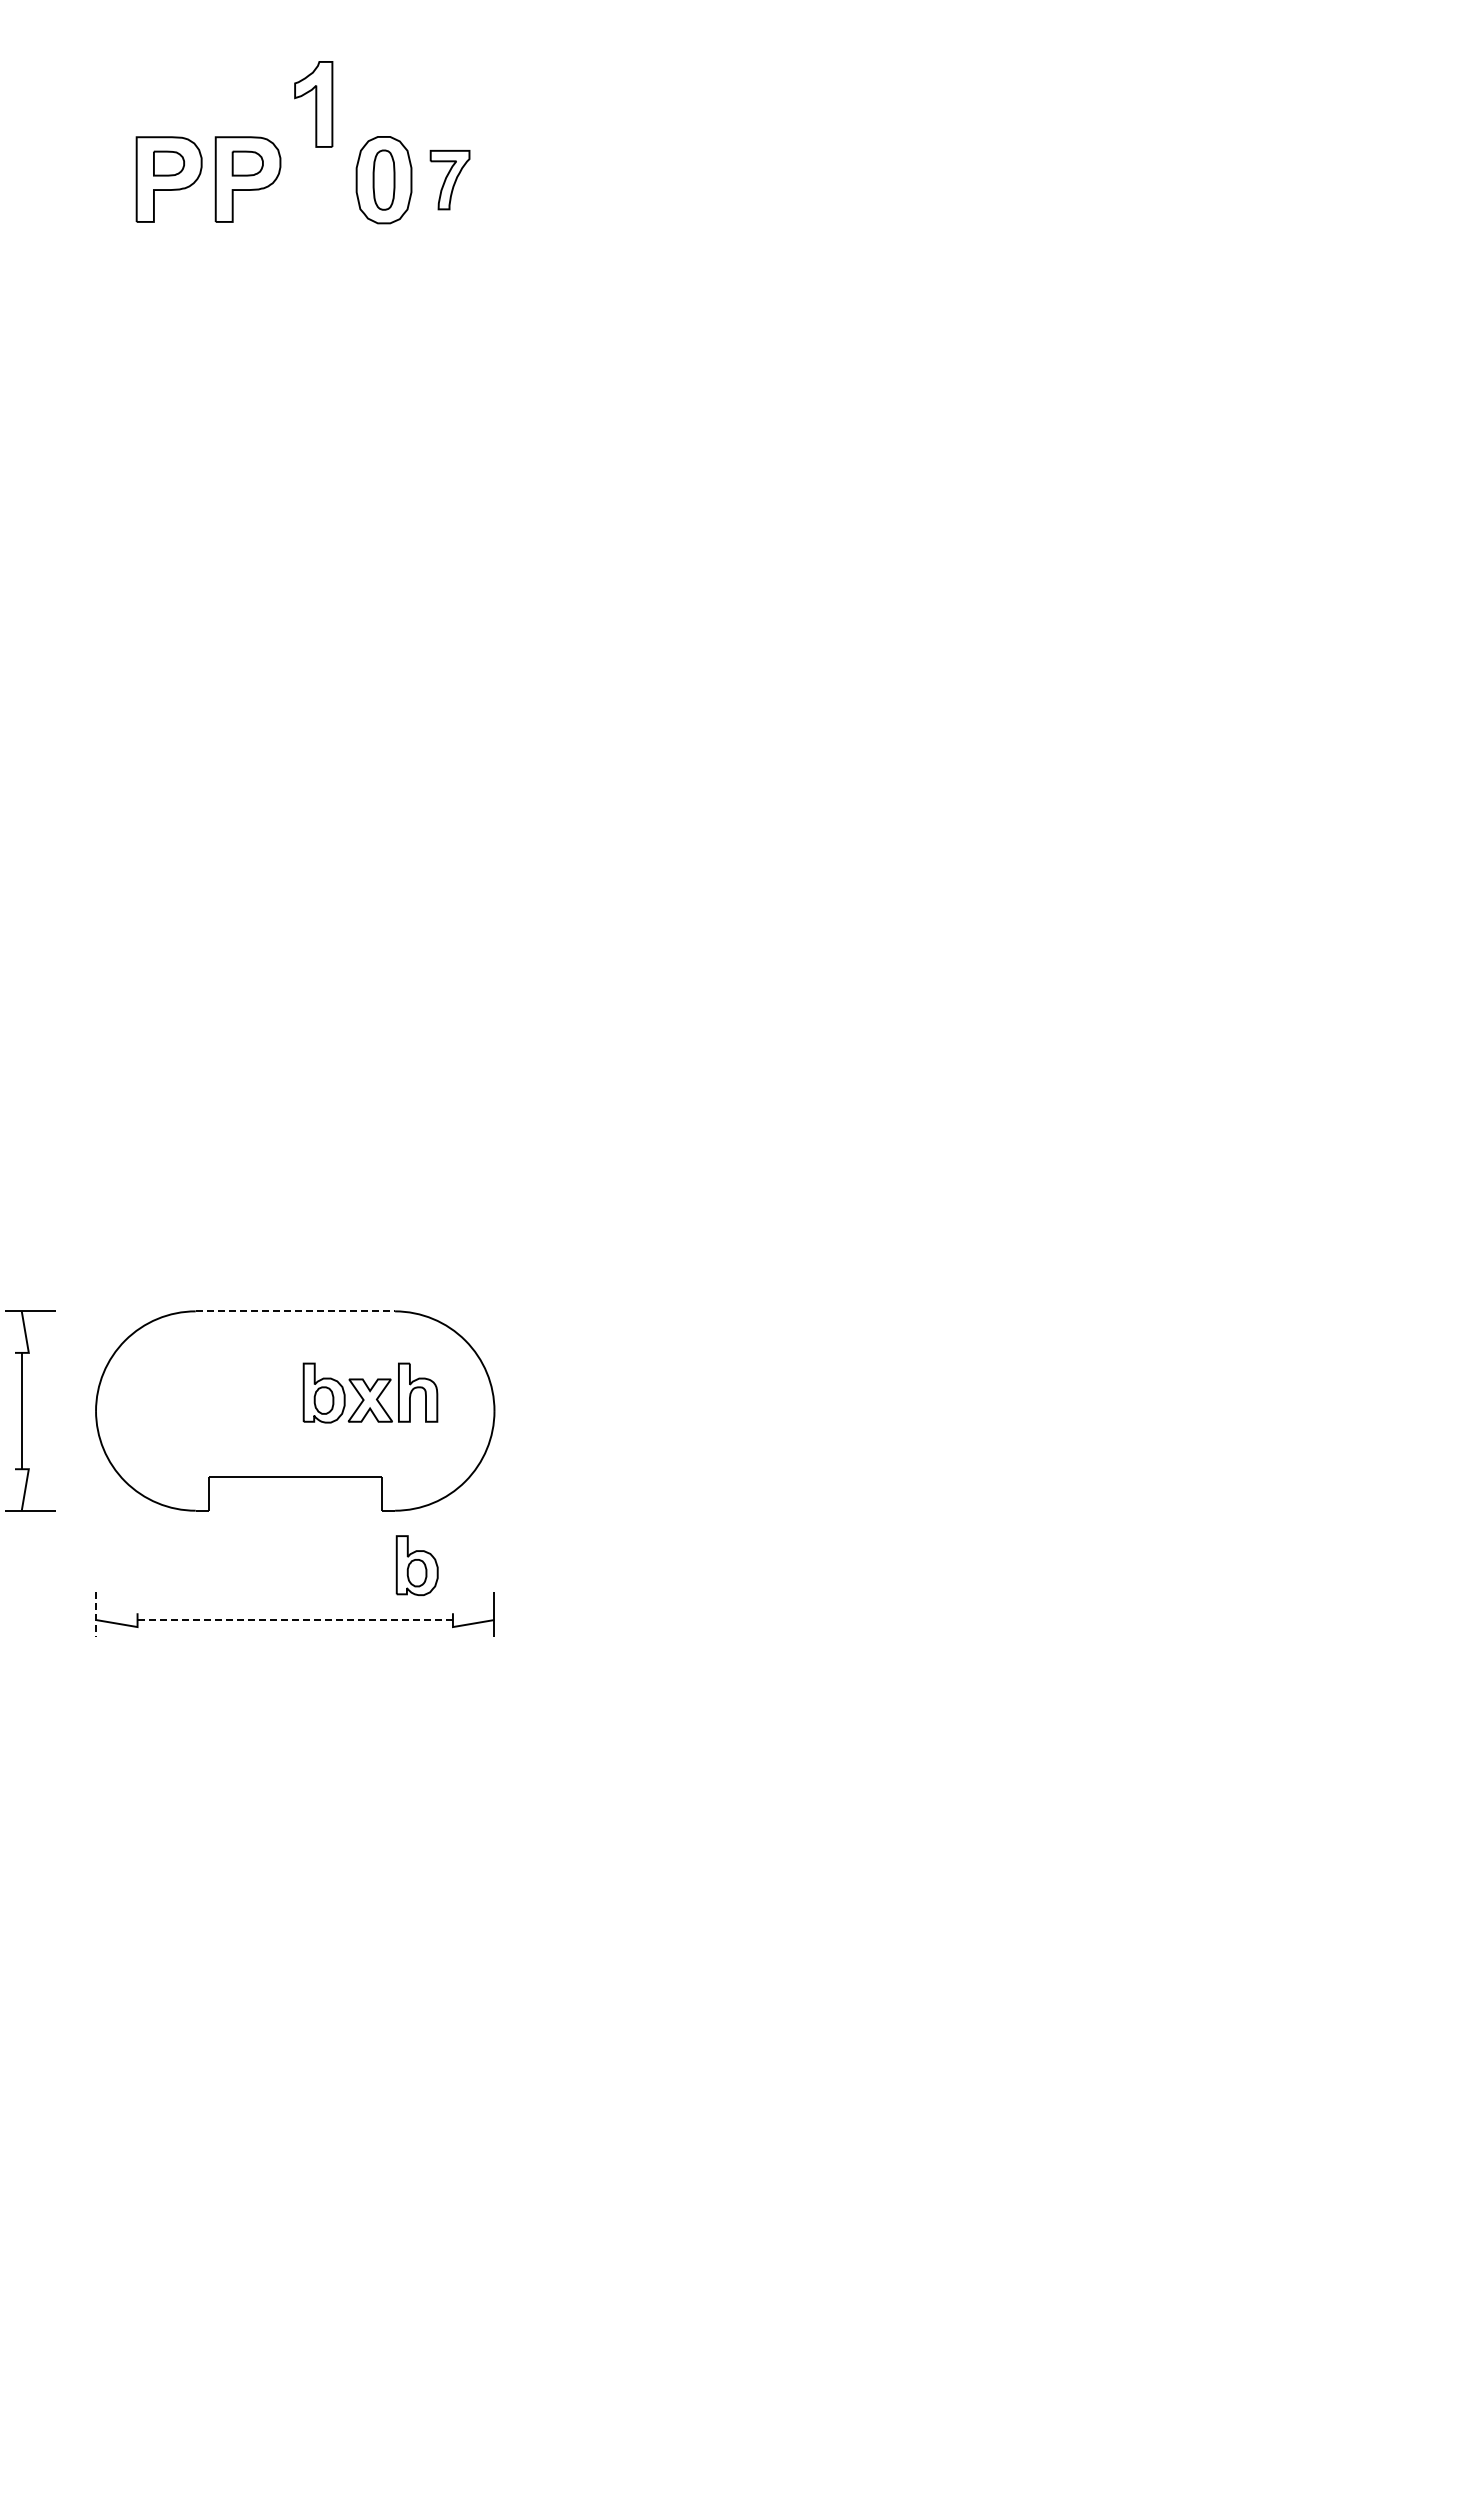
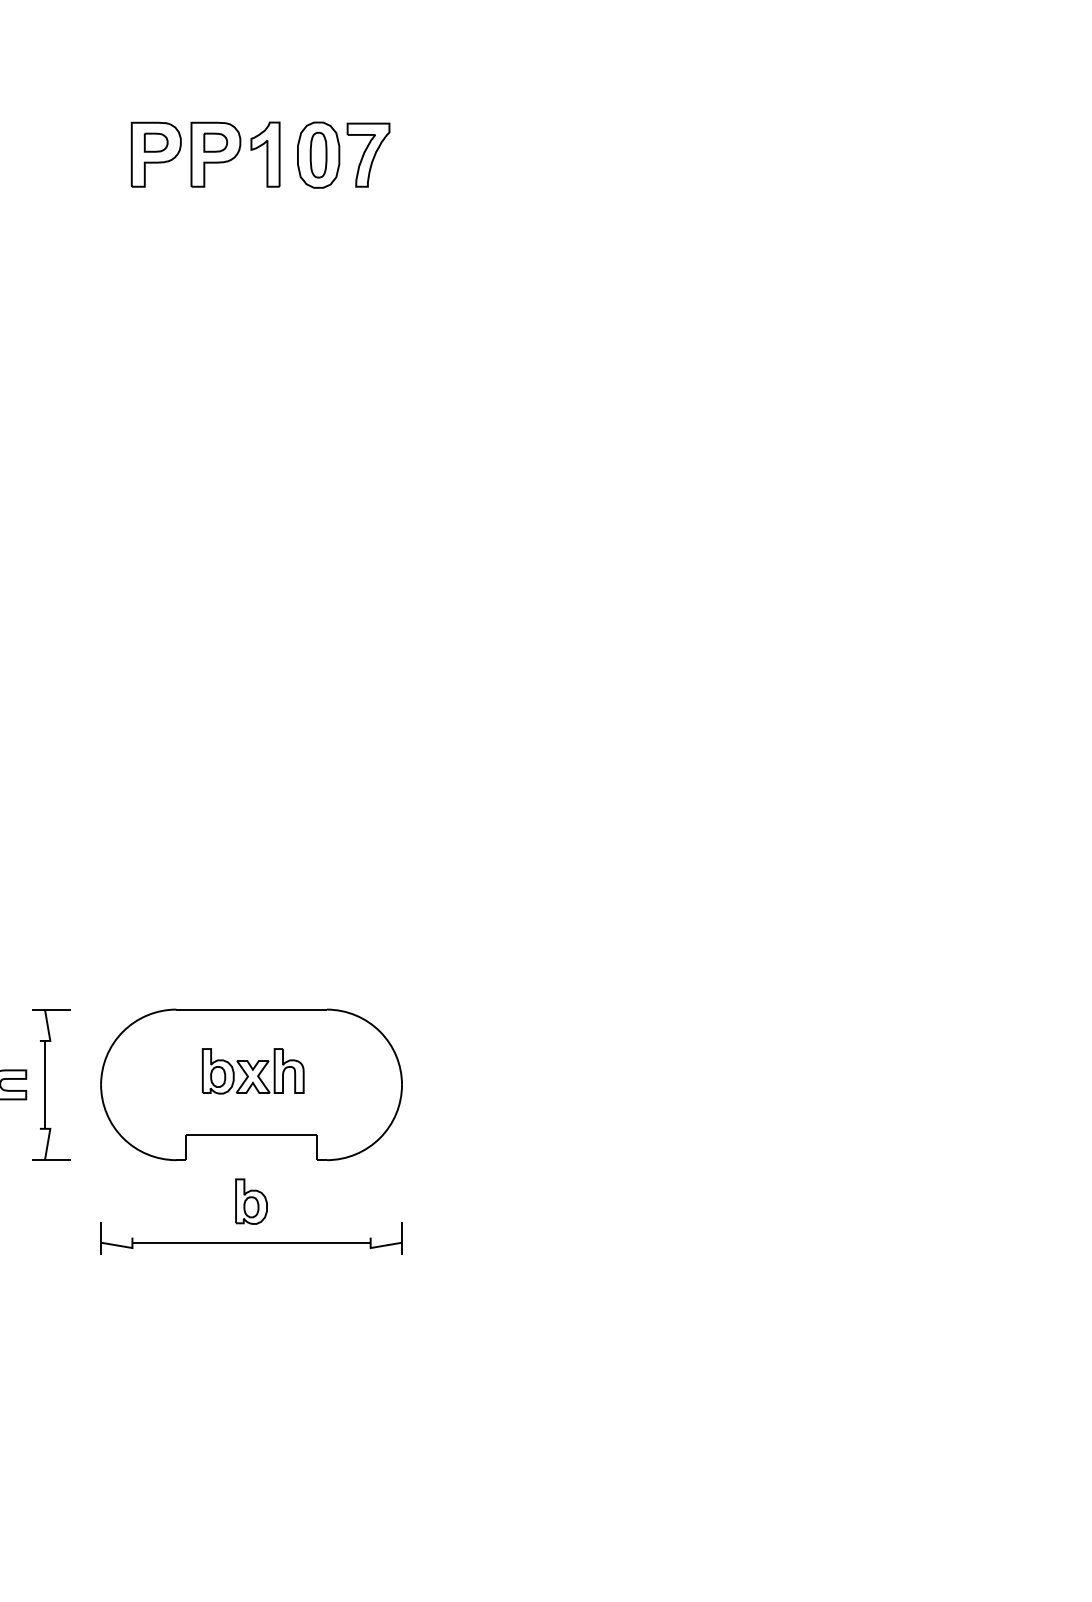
part: (313, 104) -> (265, 154), moved
part: (449, 179) -> (368, 154), size x1.43
line: (295, 1311) -> (251, 1009), dashed -> solid
part: (370, 1392) -> (253, 1070), moved
part: (416, 1565) -> (250, 1201), moved
line: (96, 1614) -> (101, 1238), dashed -> solid
line: (295, 1620) -> (251, 1243), dashed -> solid

